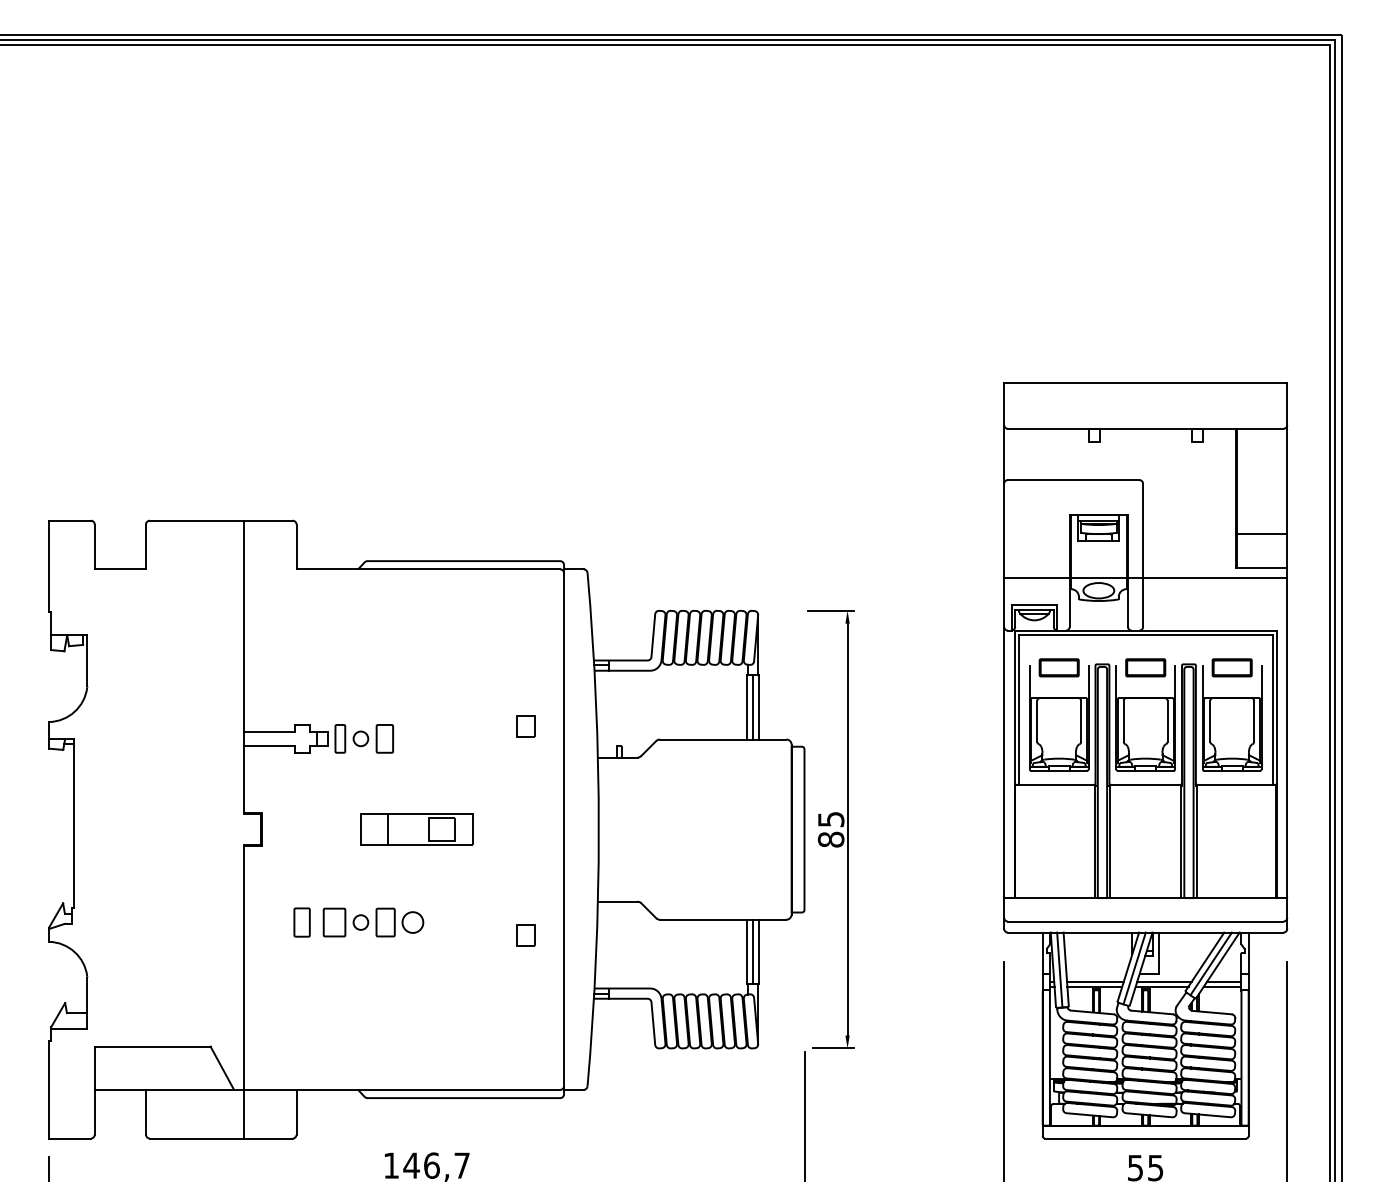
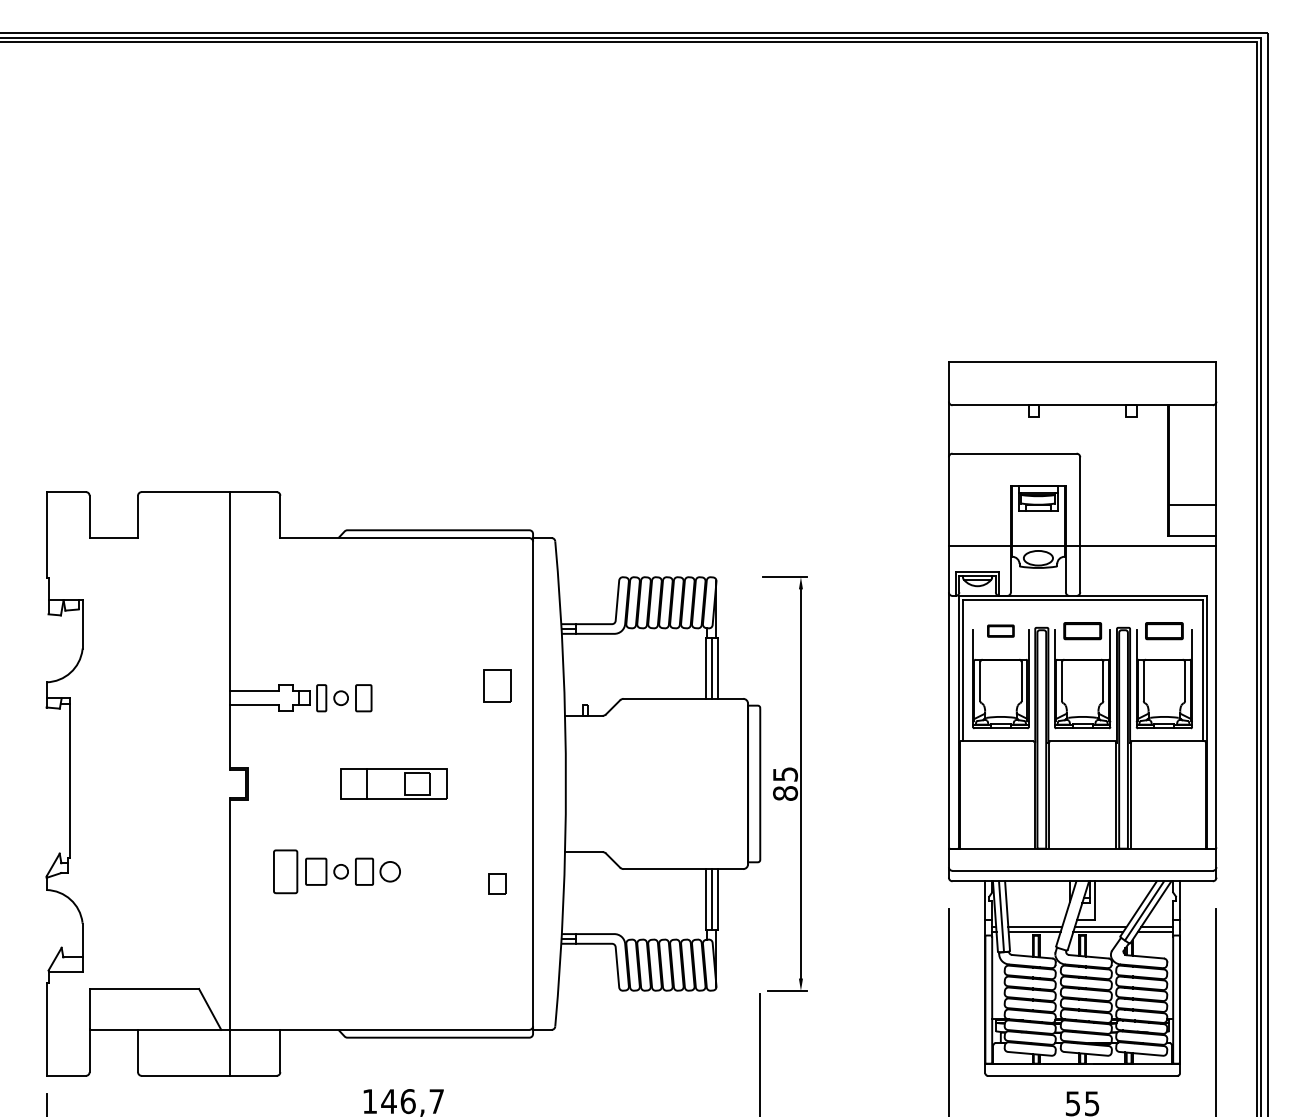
part: (1058, 667) -> (1000, 630), size x0.7
part: (525, 726) -> (496, 686), size x1.6
part: (301, 922) -> (284, 871), size x1.6
line: (1134, 968) -> (1072, 915), removed

